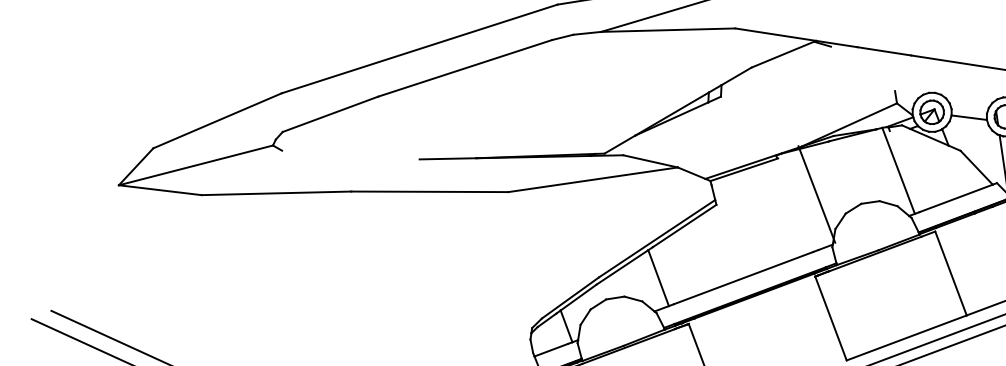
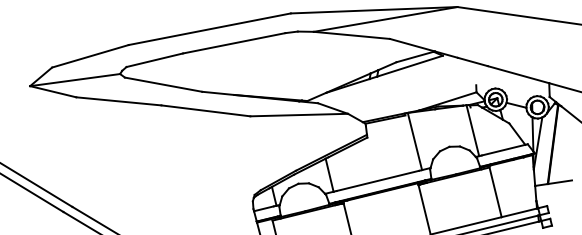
line: (774, 70) -> (409, 65), added
line: (350, 154) -> (163, 84), added
line: (816, 194) -> (414, 141), moved

